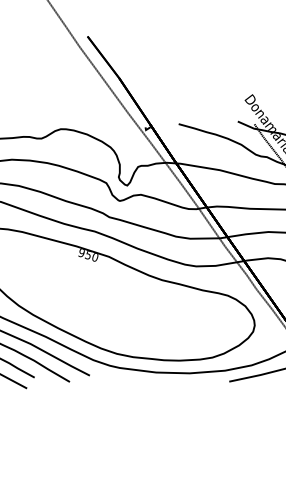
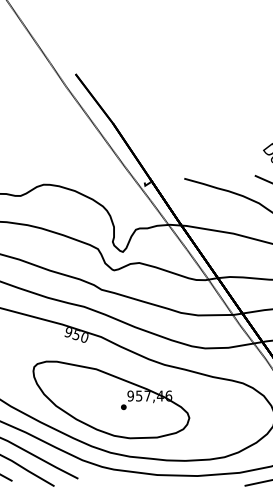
part: (117, 309) -> (111, 399), added

